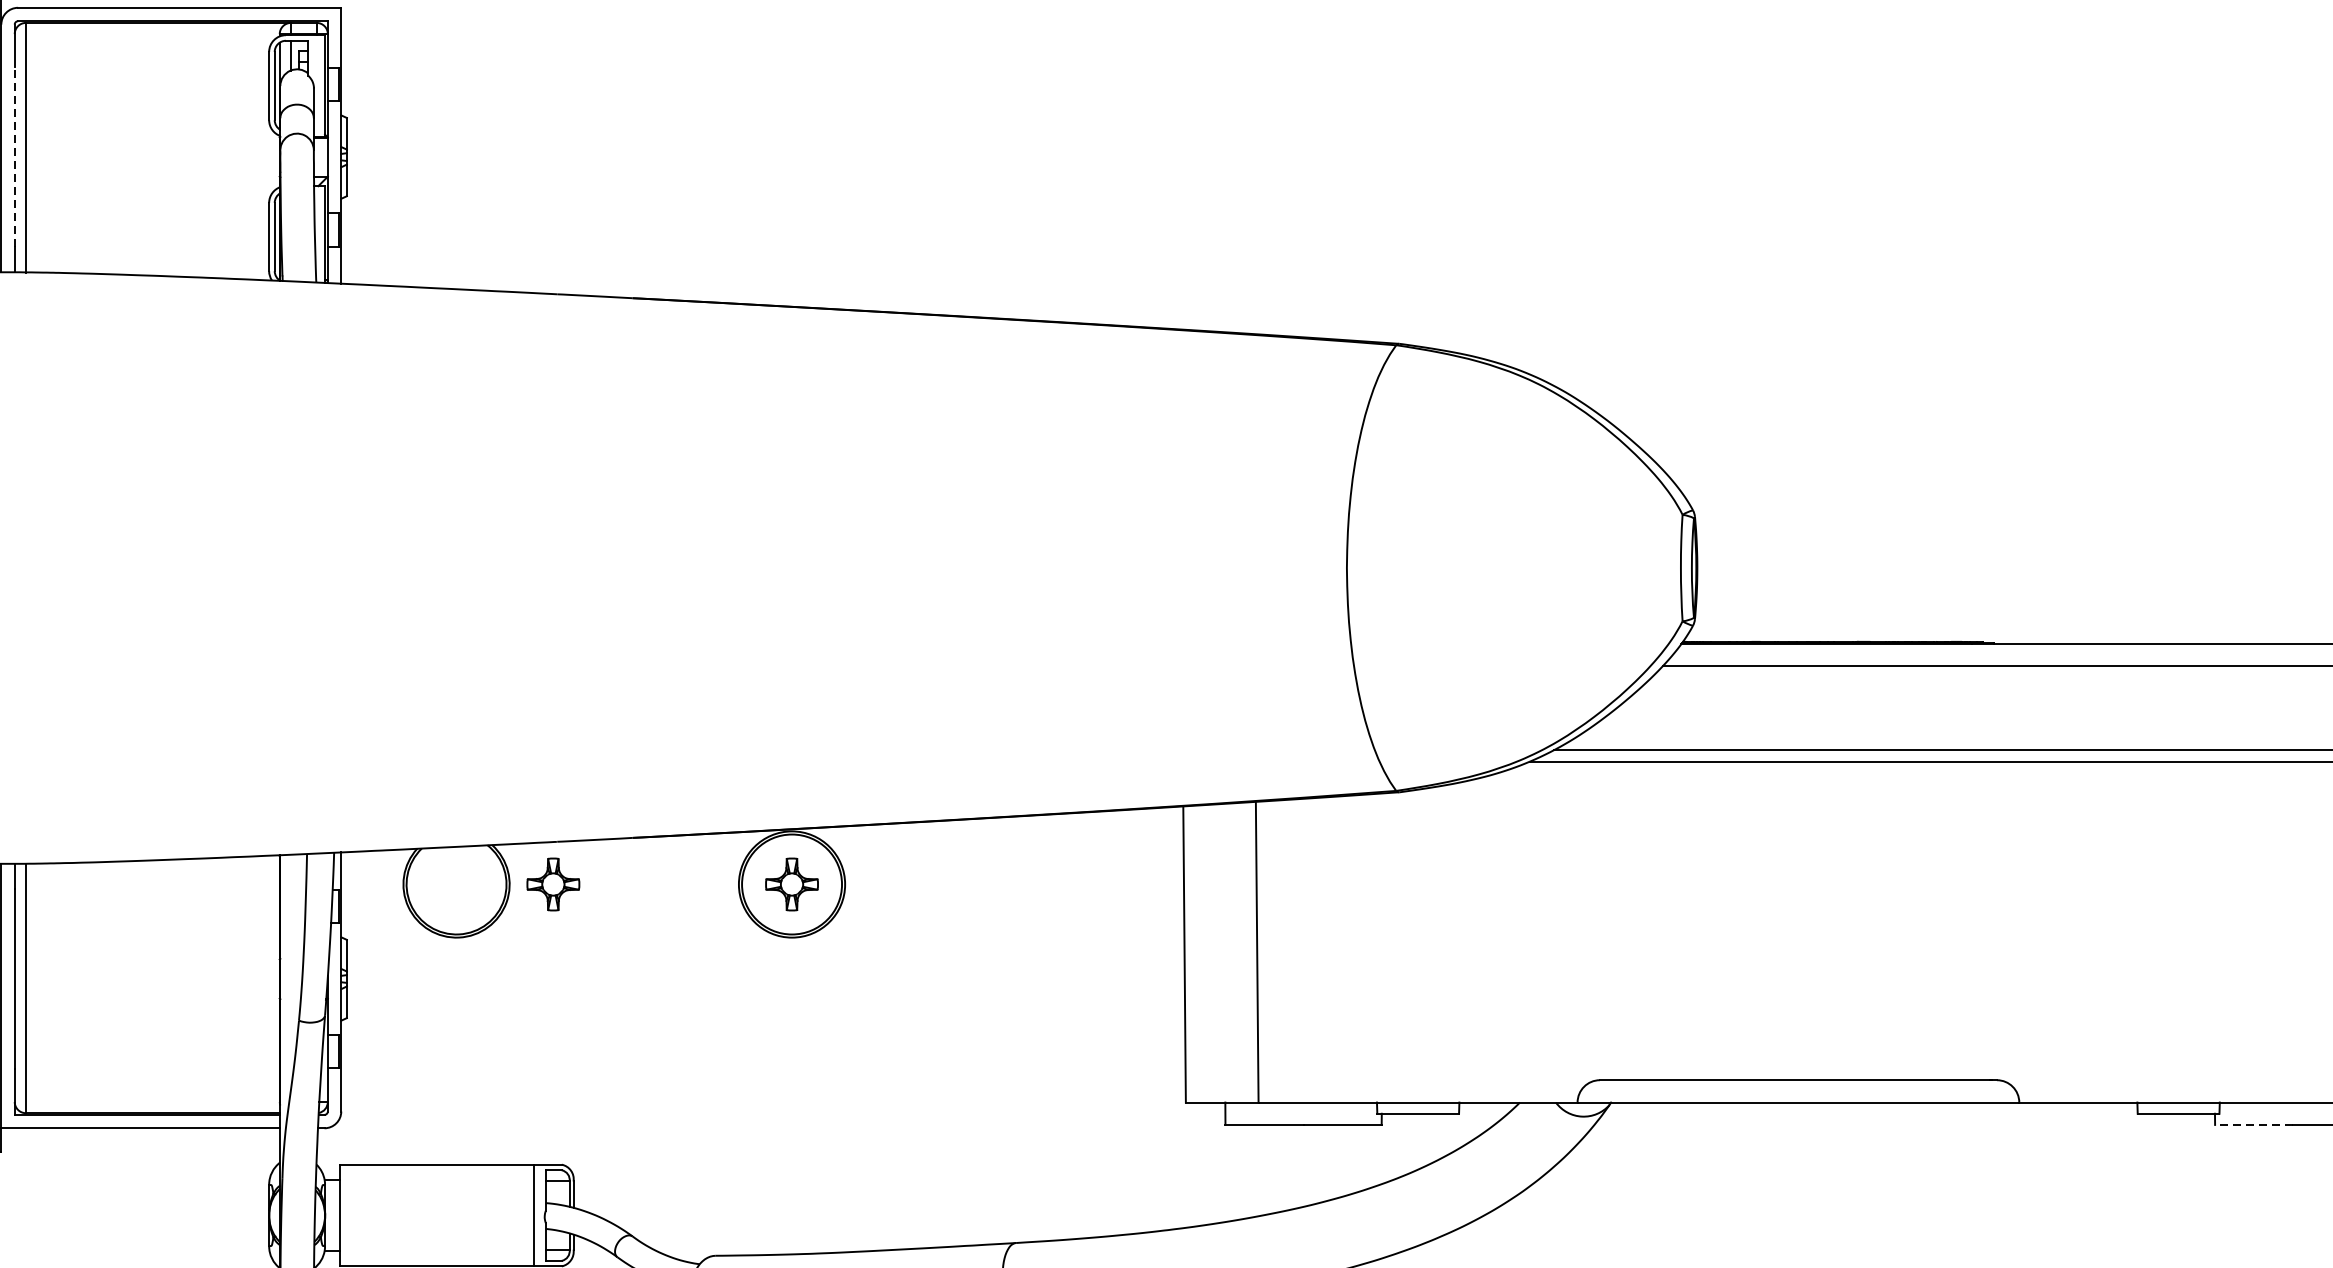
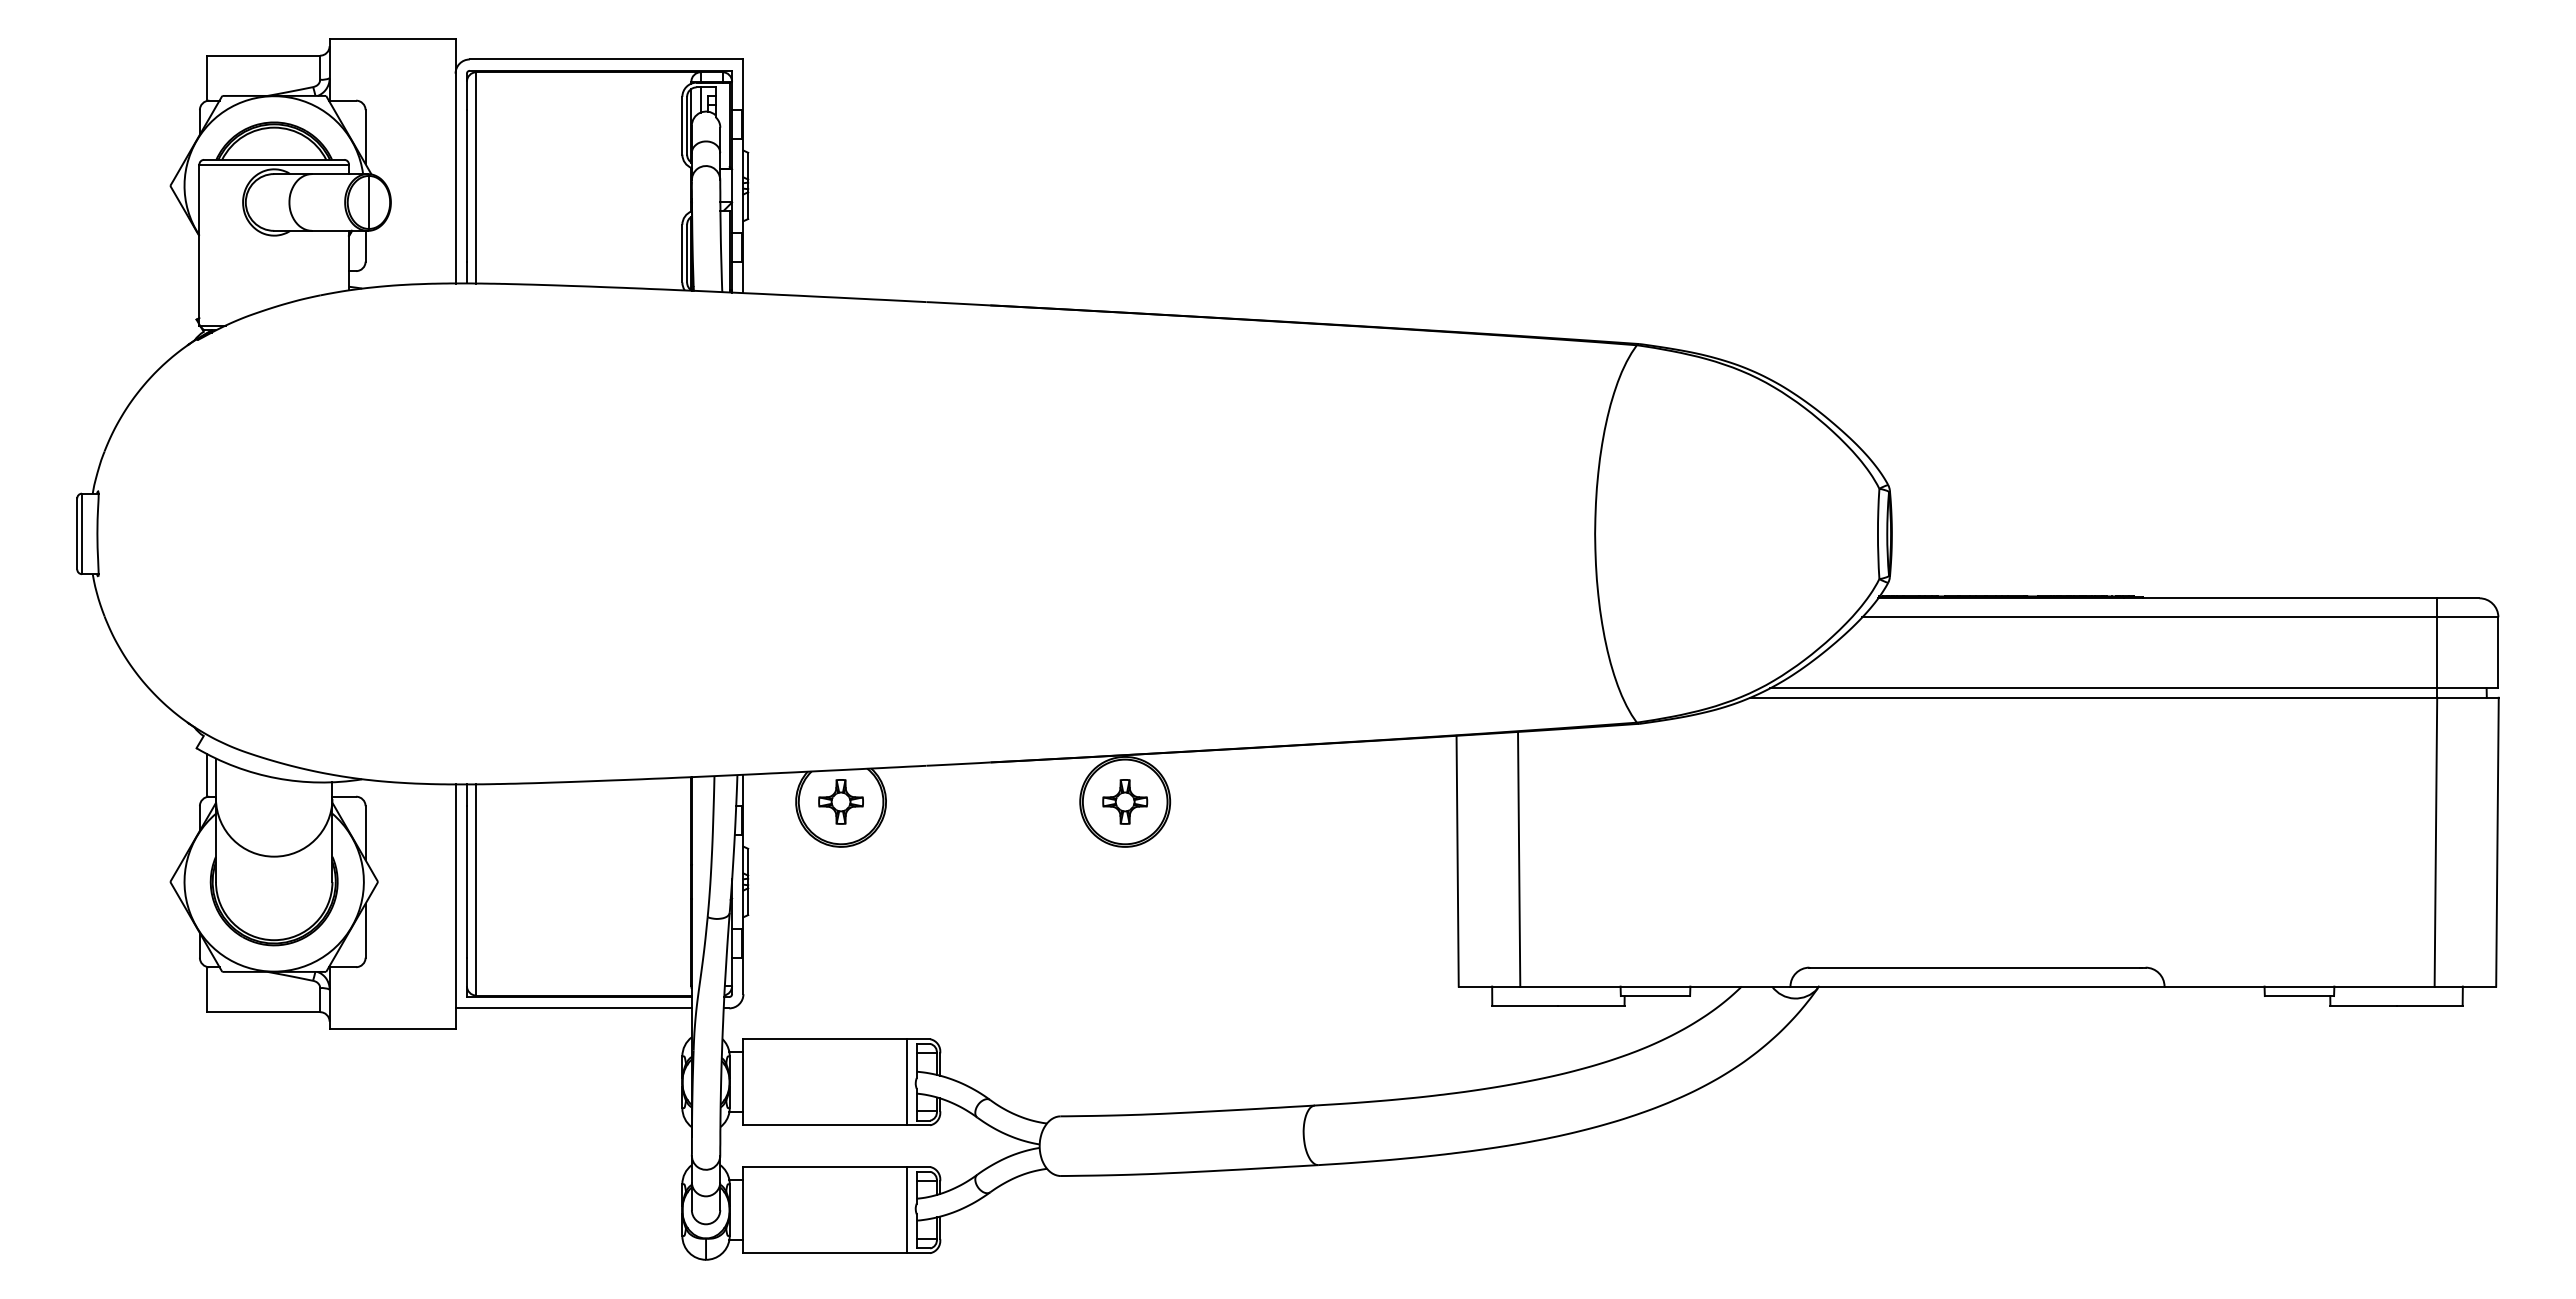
line: (14, 156) -> (466, 185), dashed -> solid
part: (552, 883) -> (840, 801), moved
line: (2253, 1124) -> (2362, 1005), dashed -> solid

